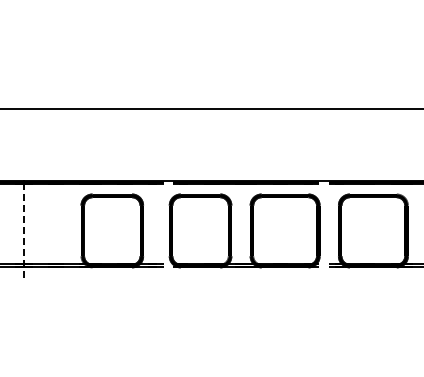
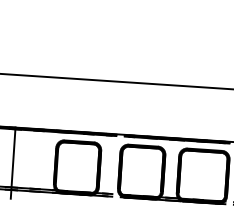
line: (23, 231) -> (12, 164), dashed -> solid

